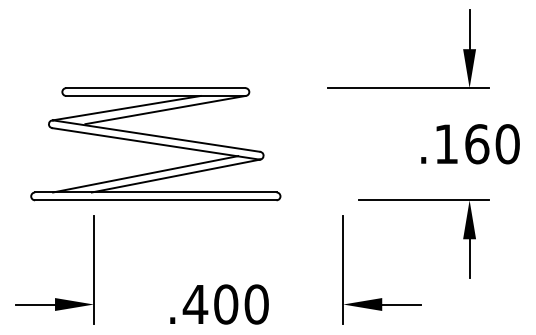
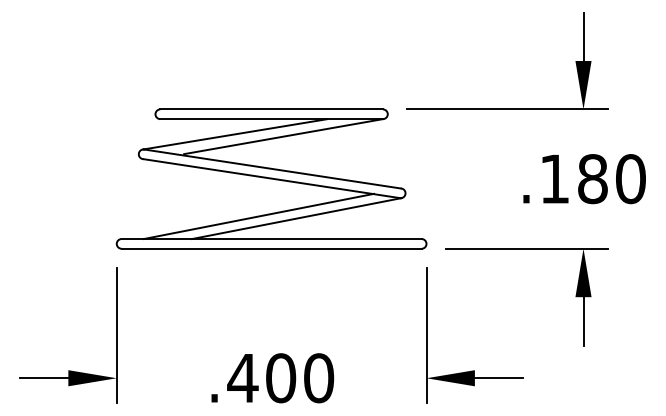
part: (155, 143) -> (271, 178), moved
text: (477, 144) -> (593, 179), .160 -> .180

